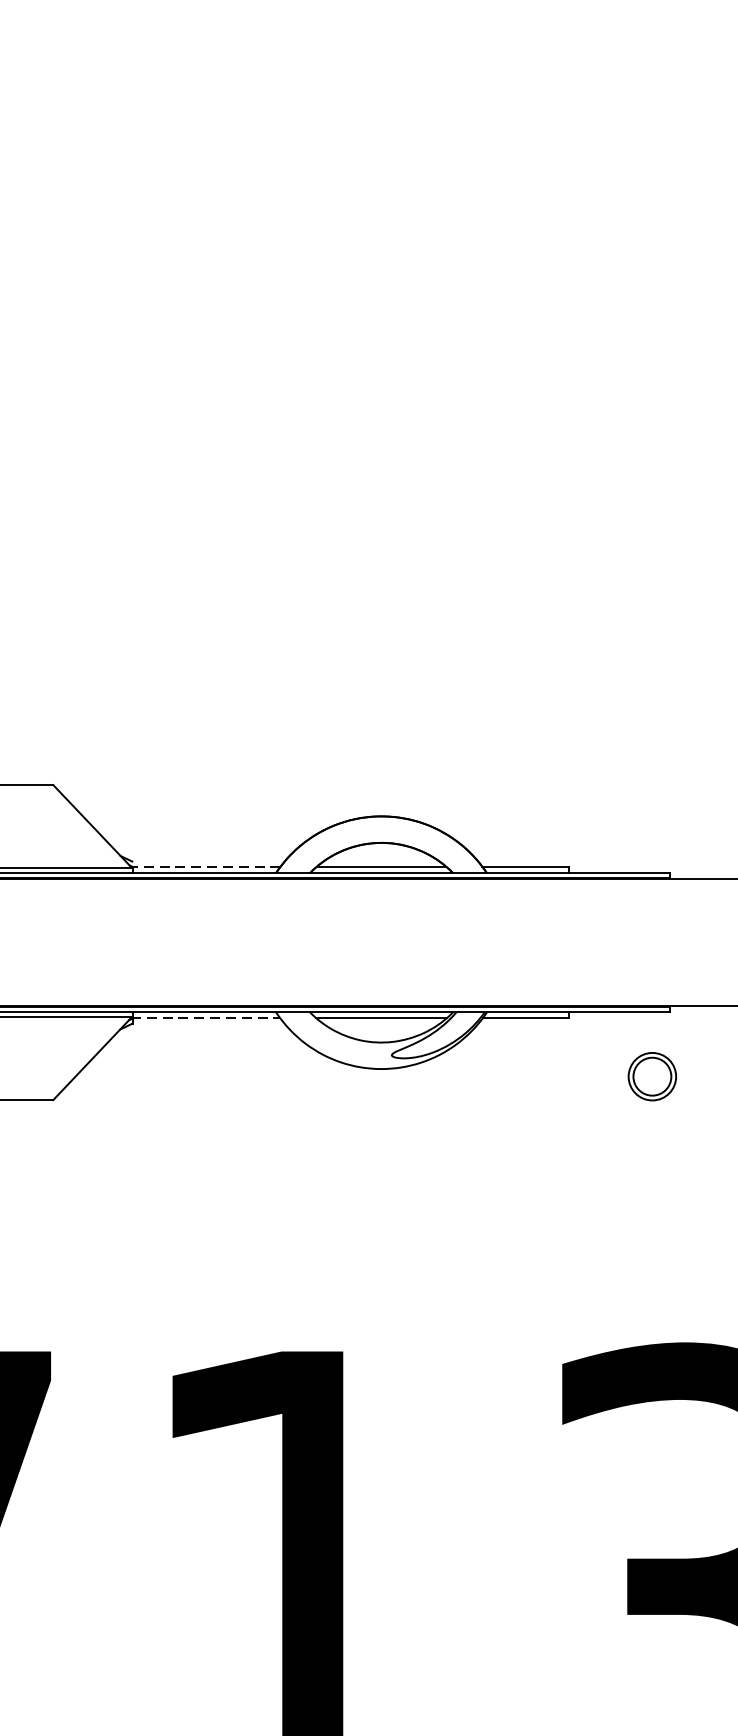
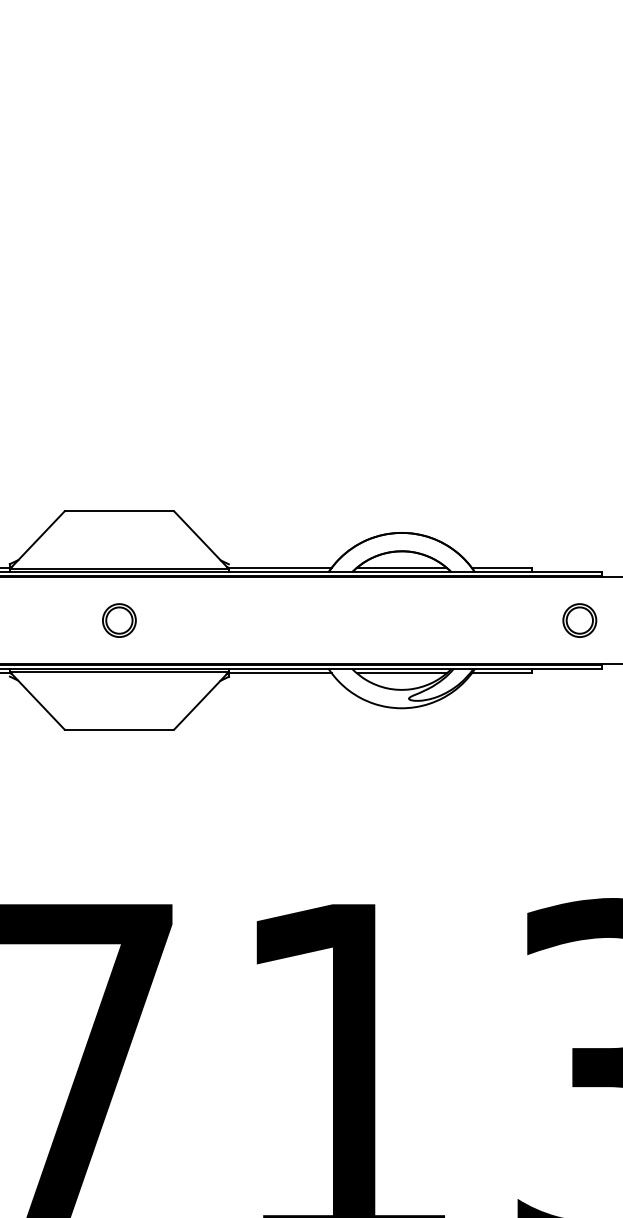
line: (205, 866) -> (279, 567), dashed -> solid
line: (205, 1018) -> (279, 673), dashed -> solid
part: (651, 1076) -> (579, 620), moved

